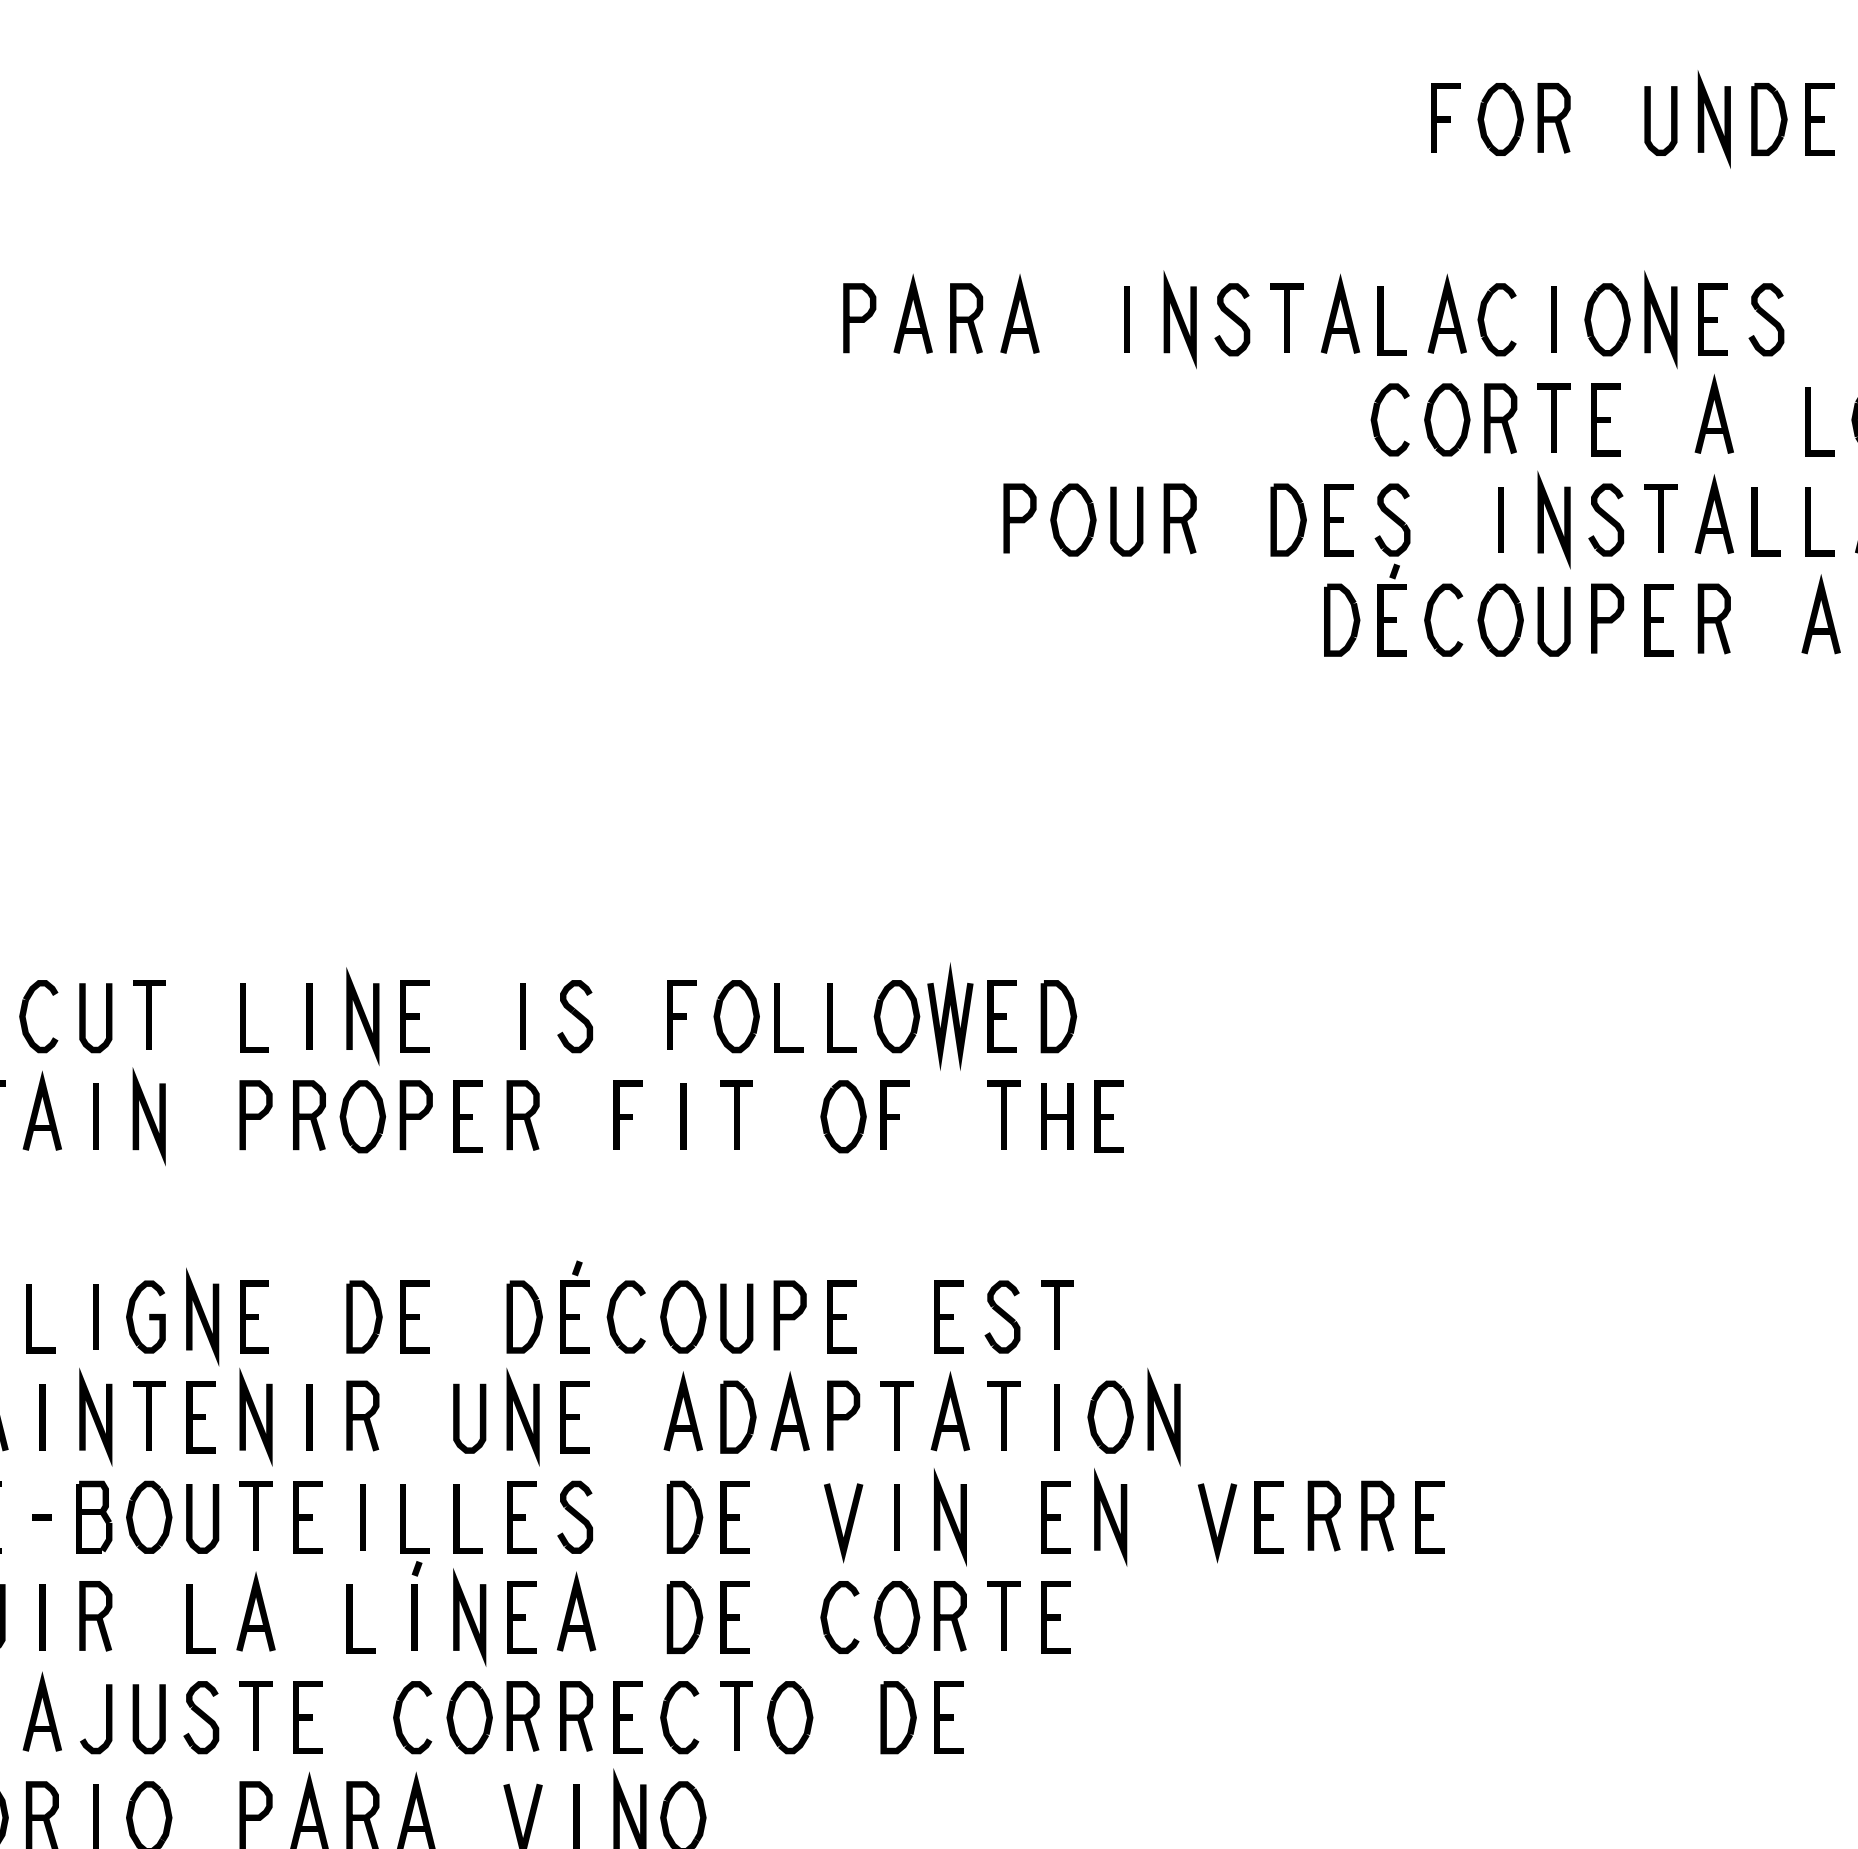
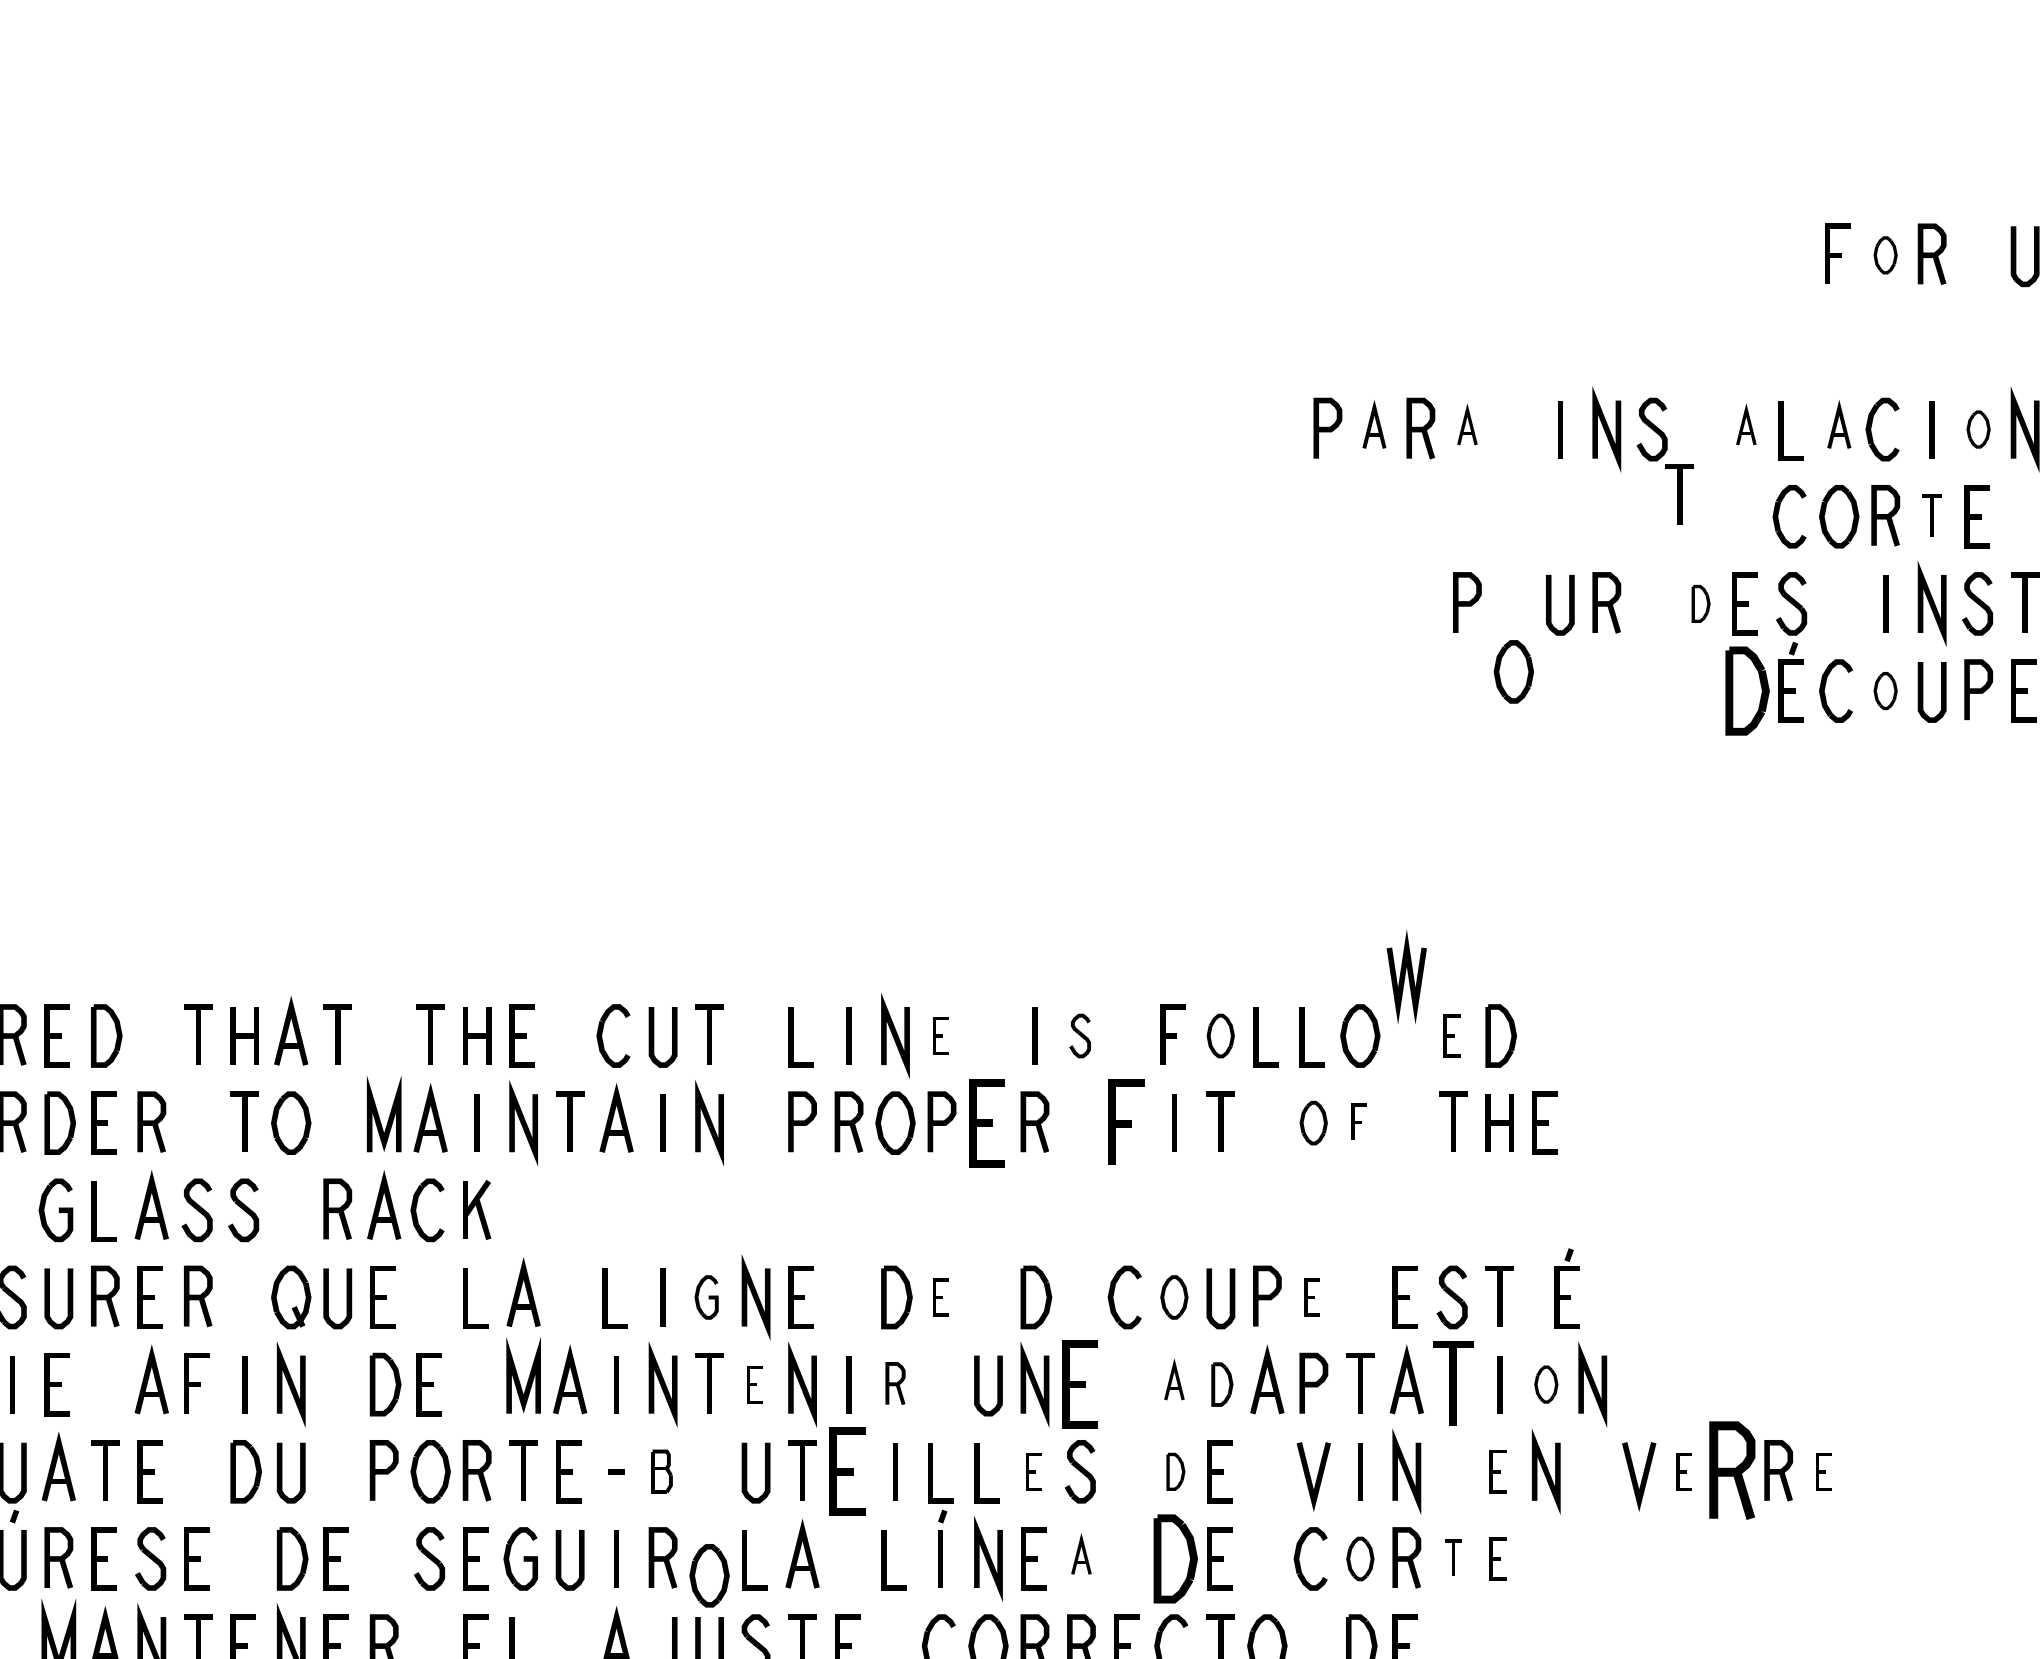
part: (1500, 119) -> (1885, 255), size x0.6
part: (913, 313) -> (1374, 424), size x0.7
part: (1020, 313) -> (1467, 424), size x0.6
part: (1340, 313) -> (1746, 424), size x0.6
part: (1447, 313) -> (1839, 424), size x0.7
part: (1286, 318) -> (1679, 494), moved
part: (1607, 319) -> (1978, 429), size x0.6
part: (1554, 418) -> (1932, 515), size x0.7
part: (1073, 519) -> (1513, 671), moved
part: (1287, 519) -> (1700, 603), size x0.6
part: (1341, 619) -> (1747, 690), size x1.4
part: (1500, 619) -> (1885, 690), size x0.6
part: (414, 1016) -> (940, 1035), size x0.6
part: (574, 1016) -> (1079, 1035), size x0.7
part: (736, 1016) -> (1220, 1035), size x0.7
line: (948, 1016) -> (1405, 976), moved
part: (1001, 1016) -> (1451, 1035), size x0.7
part: (628, 1114) -> (1126, 1121), size x1.4
part: (894, 1114) -> (1358, 1121), size x0.6
part: (467, 1115) -> (986, 1122), size x1.4
part: (843, 1115) -> (1313, 1122), size x0.7
part: (566, 1306) -> (1559, 1288), moved
part: (145, 1317) -> (706, 1297), size x0.7
part: (414, 1317) -> (940, 1297), size x0.6
part: (683, 1317) -> (1174, 1297), size x0.7
part: (840, 1317) -> (1311, 1297), size x0.6
part: (683, 1411) -> (1174, 1379), size x0.6
part: (362, 1415) -> (895, 1383), size x0.7
part: (1004, 1415) -> (1453, 1383), size x1.4
part: (200, 1417) -> (754, 1384), size x0.6
part: (574, 1417) -> (1079, 1384), size x1.4
part: (738, 1417) -> (1222, 1384), size x0.7
part: (1110, 1417) -> (1546, 1384), size x0.6
part: (1323, 1515) -> (1731, 1470), size x1.6
part: (93, 1517) -> (661, 1471), size x0.7
part: (149, 1517) -> (709, 1575), moved
part: (307, 1517) -> (847, 1471), size x1.4
part: (521, 1517) -> (1033, 1471), size x0.6
part: (684, 1517) -> (1175, 1471), size x0.6
part: (1054, 1517) -> (1497, 1471), size x0.7
part: (1268, 1517) -> (1683, 1471), size x0.6
part: (1429, 1517) -> (1823, 1471), size x0.6
part: (576, 1611) -> (1081, 1553), size x0.6
part: (1004, 1615) -> (1453, 1557), size x0.6
part: (684, 1616) -> (1175, 1558), size x1.4
part: (897, 1616) -> (1360, 1558), size x0.7
part: (1054, 1616) -> (1497, 1558), size x0.7

